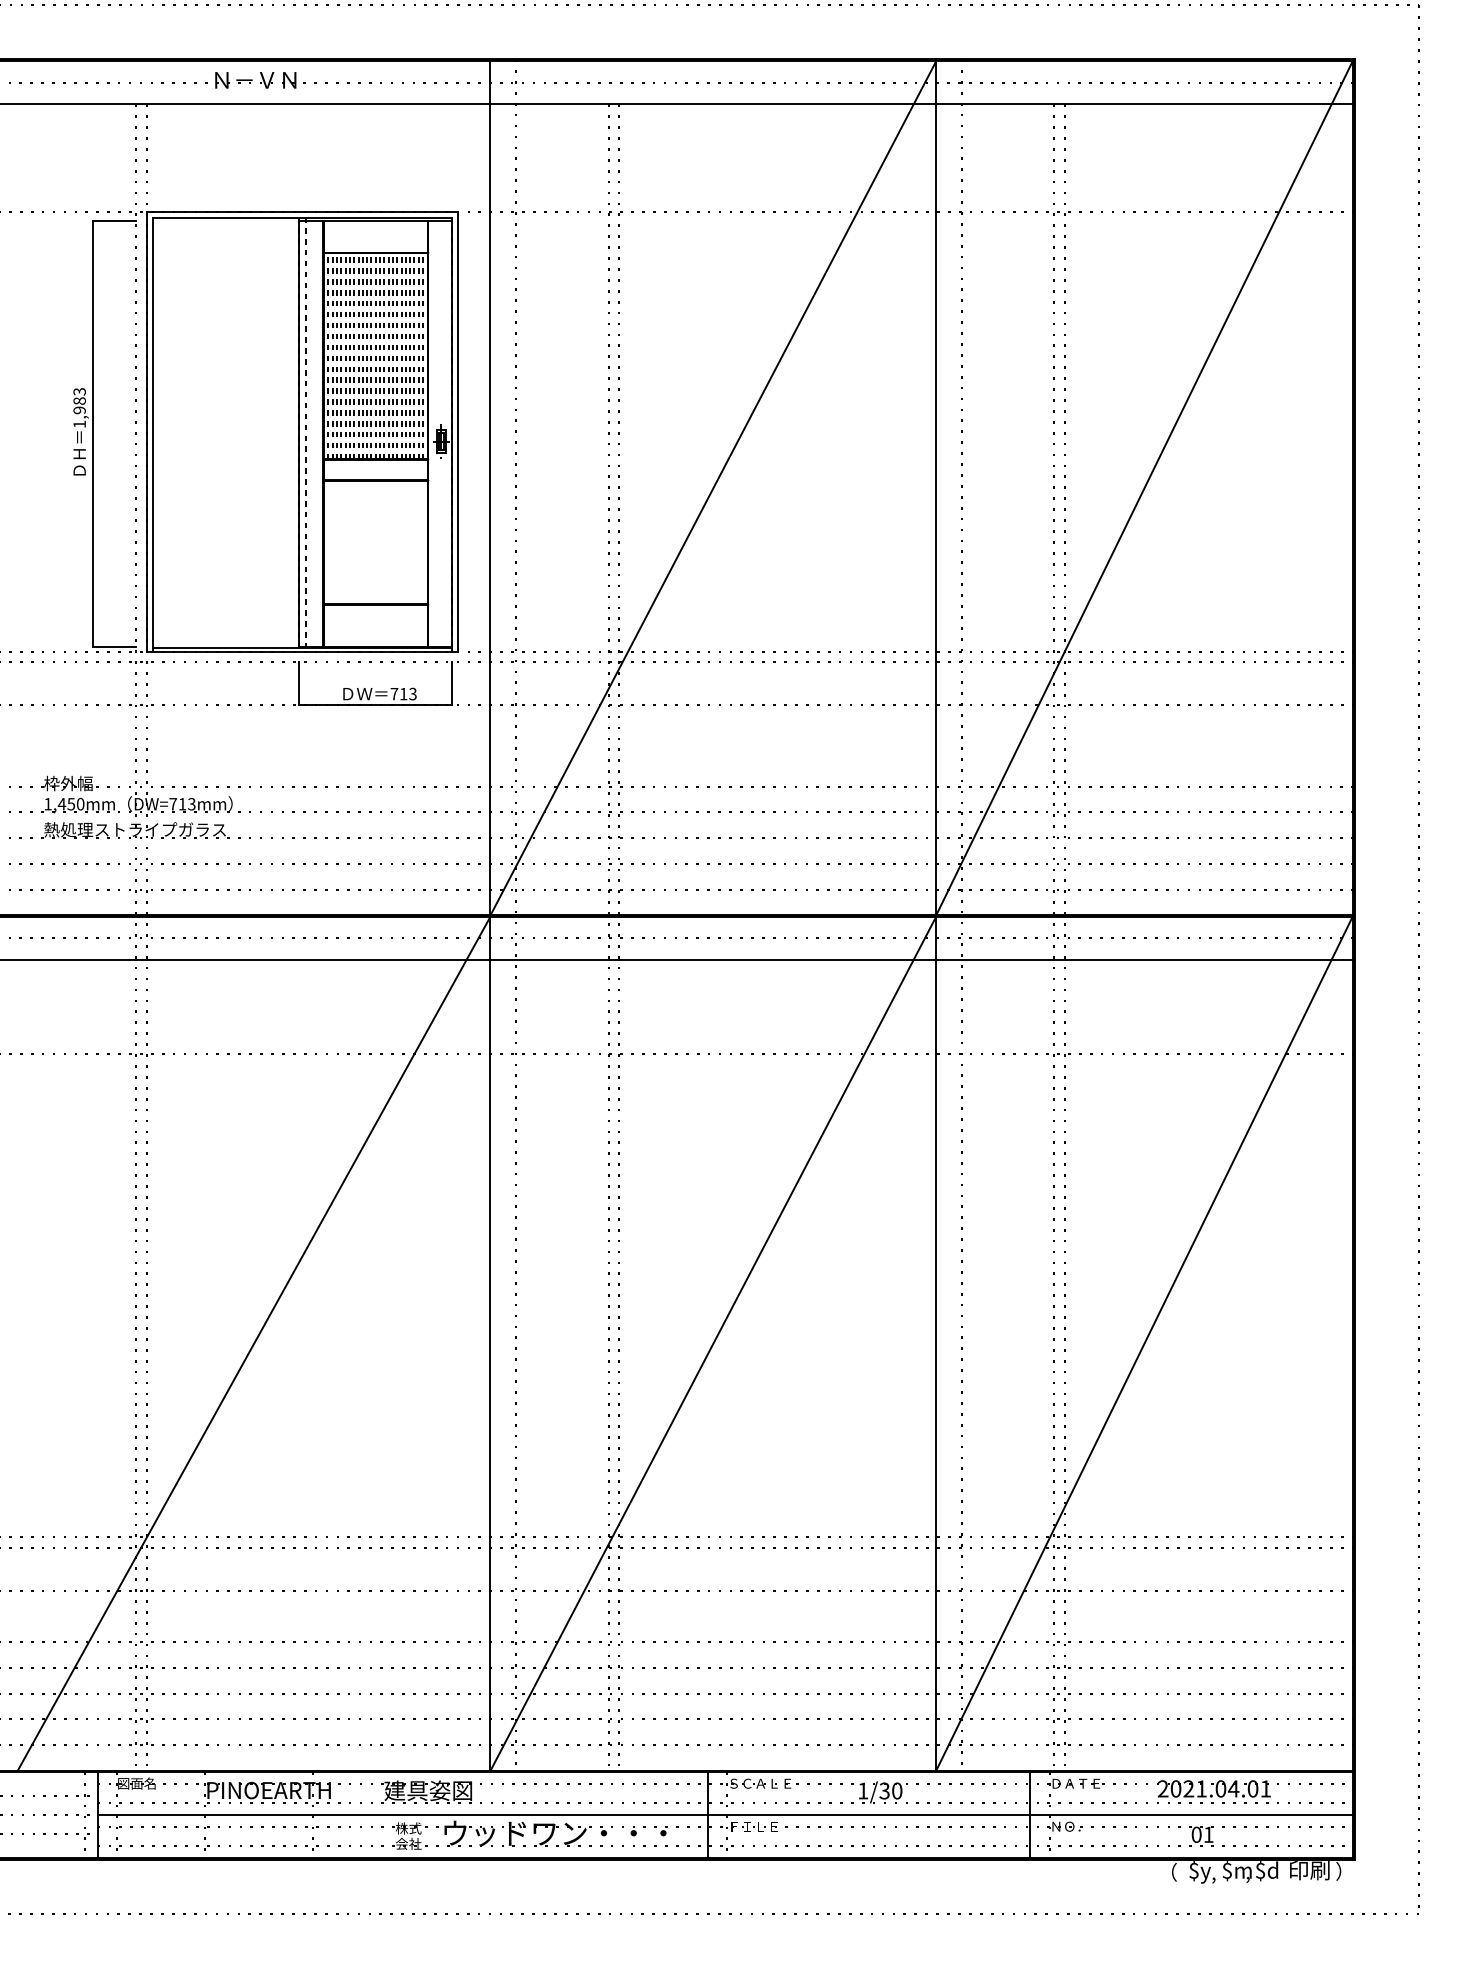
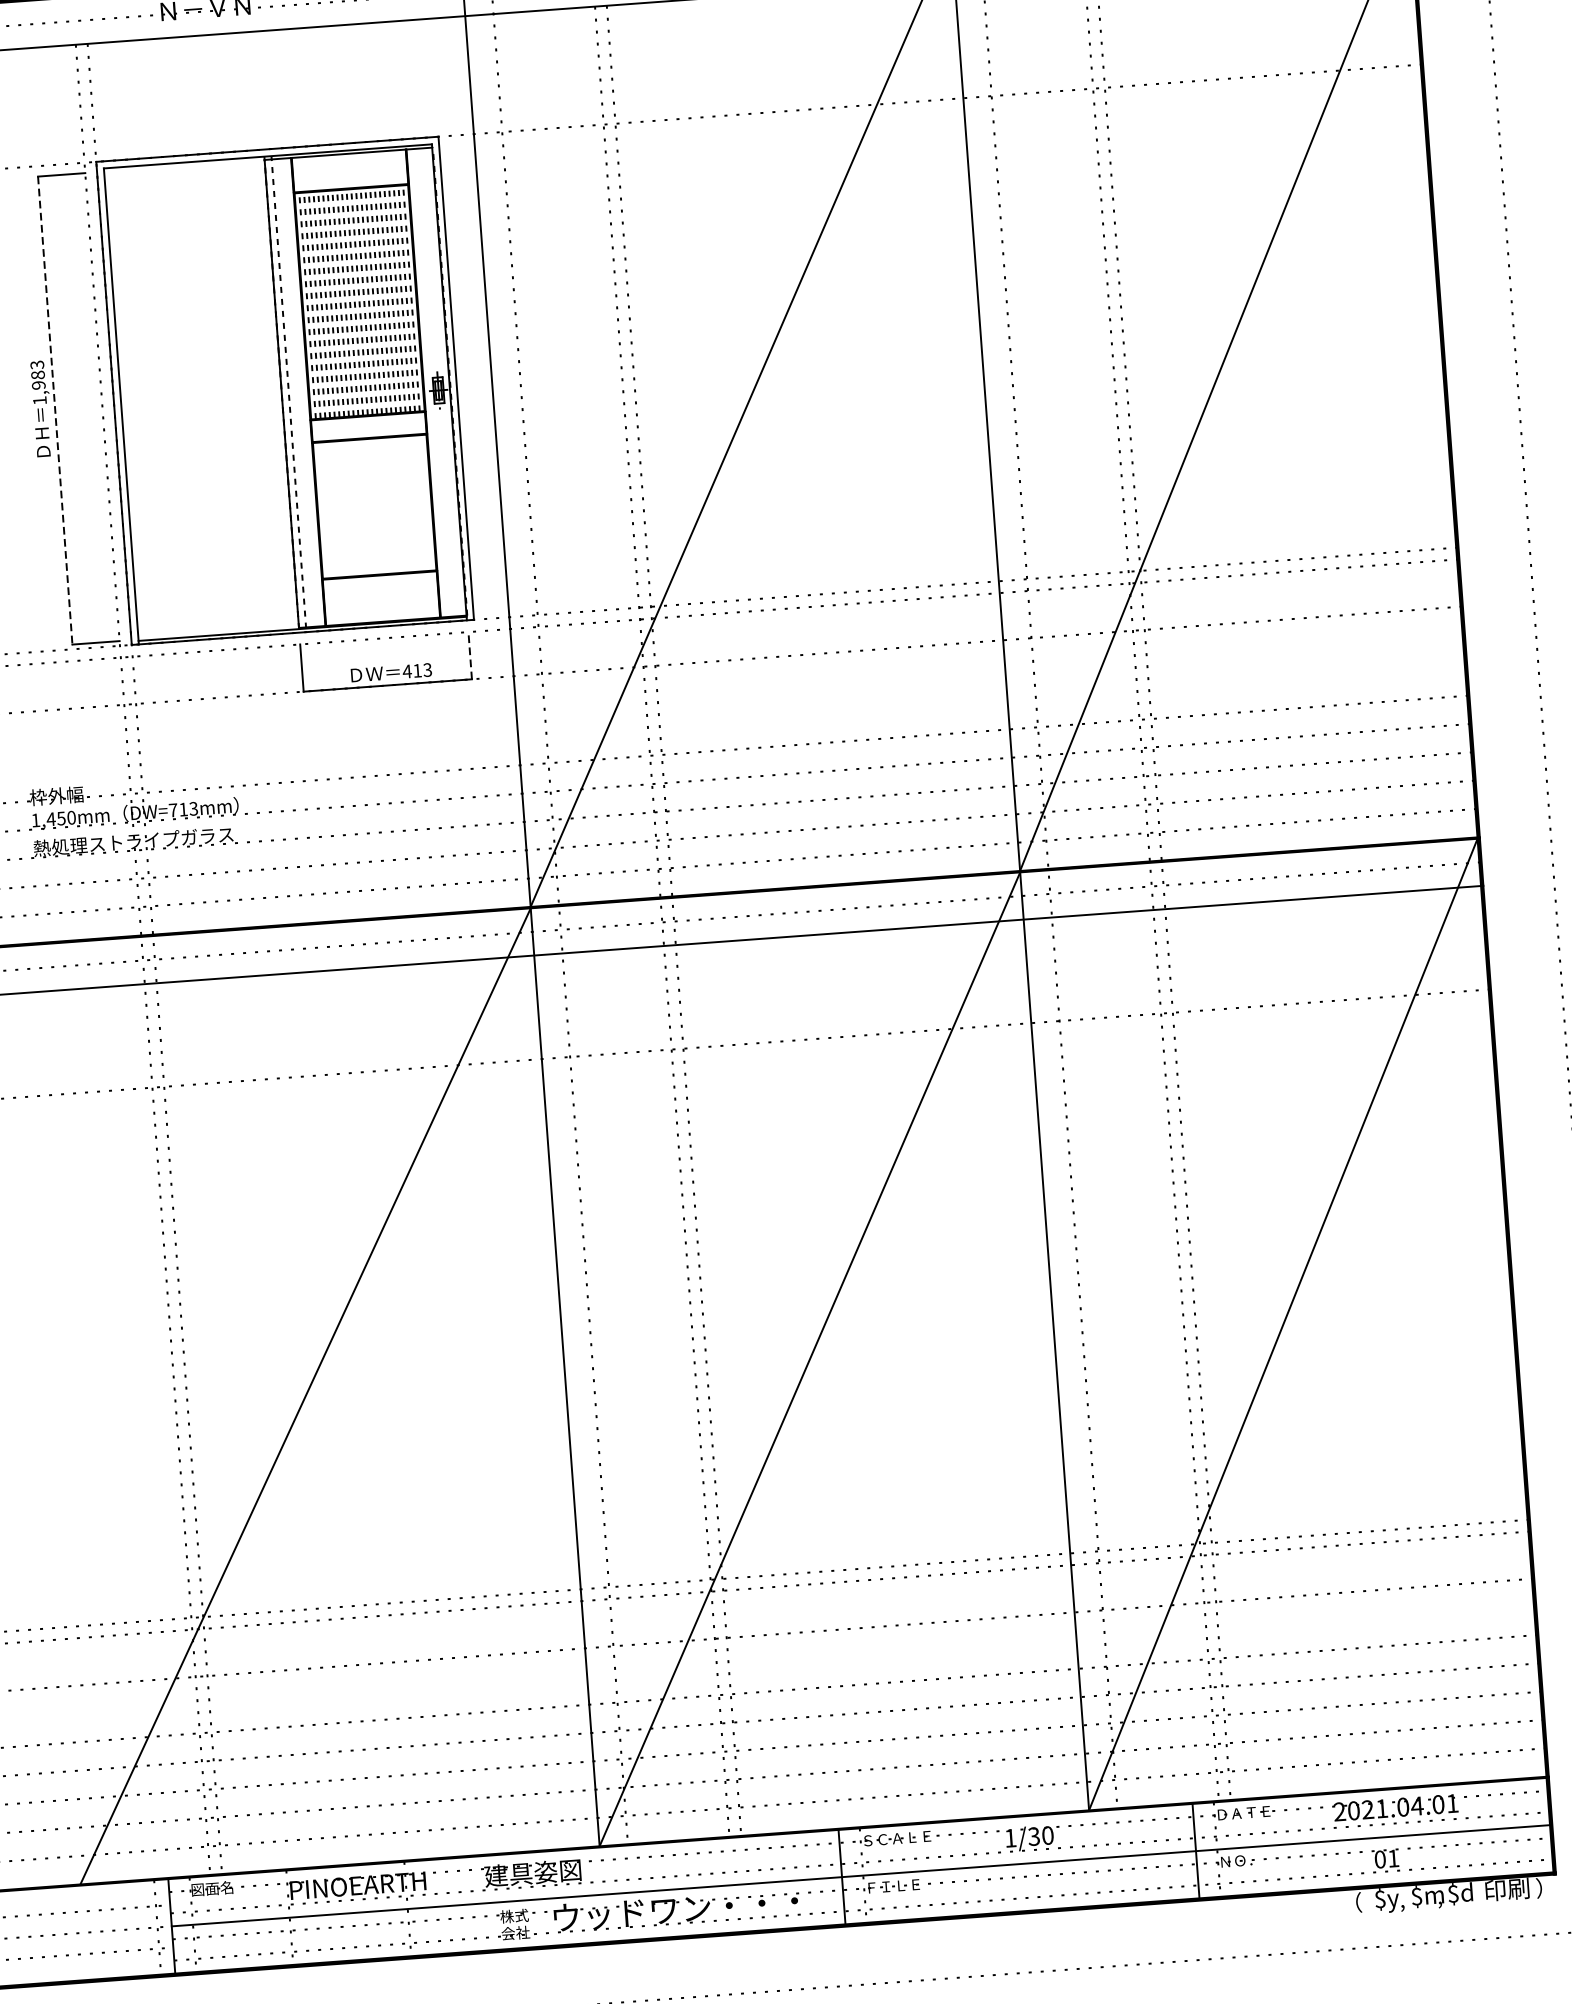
line: (92, 434) -> (54, 410), solid -> dashed
line: (452, 683) -> (470, 655), solid -> dashed
text: (394, 694) -> (407, 672), 713 -> 413

